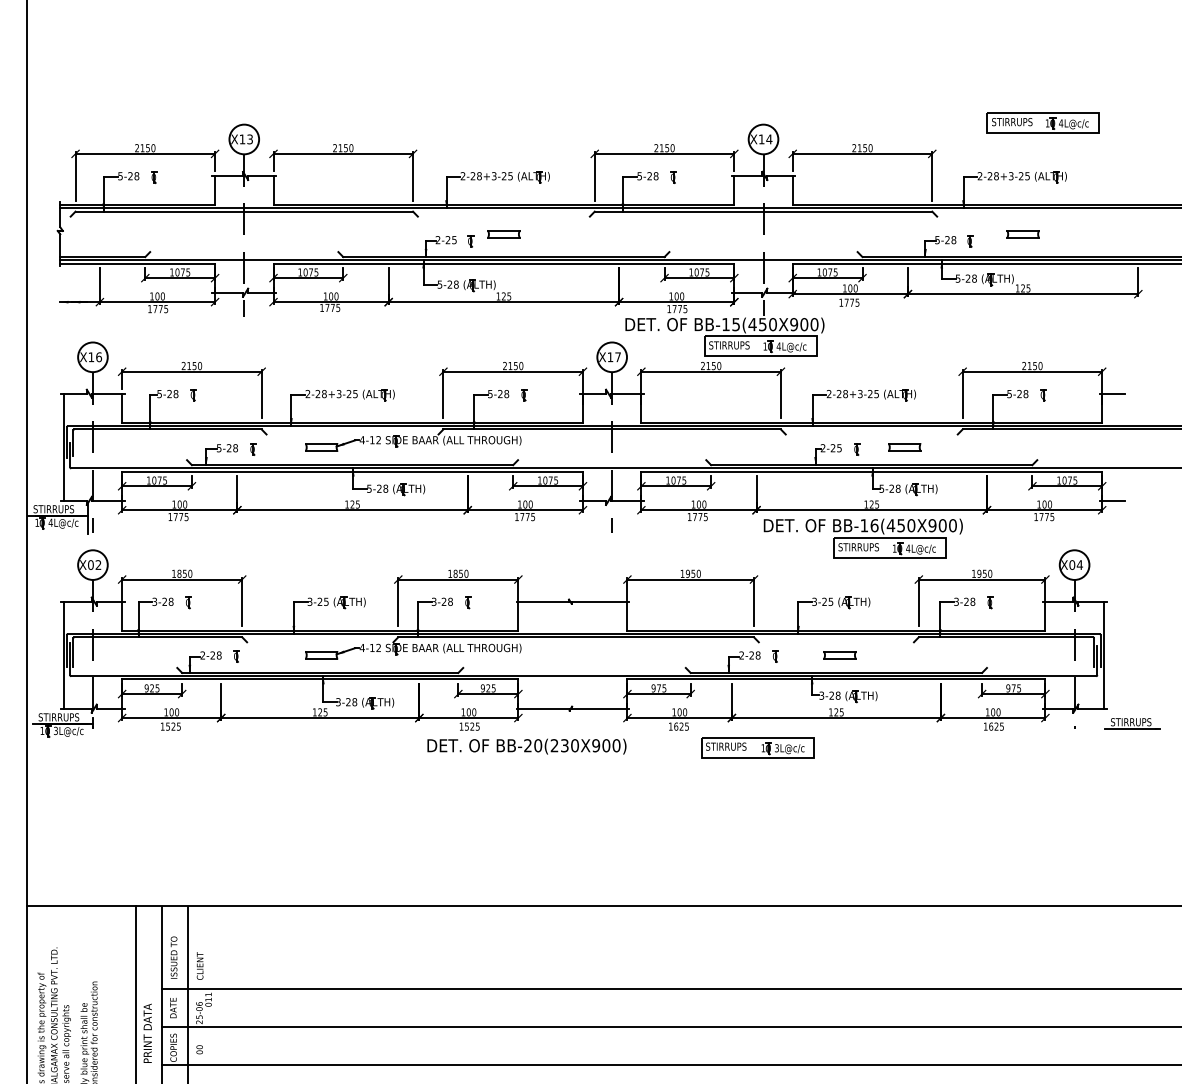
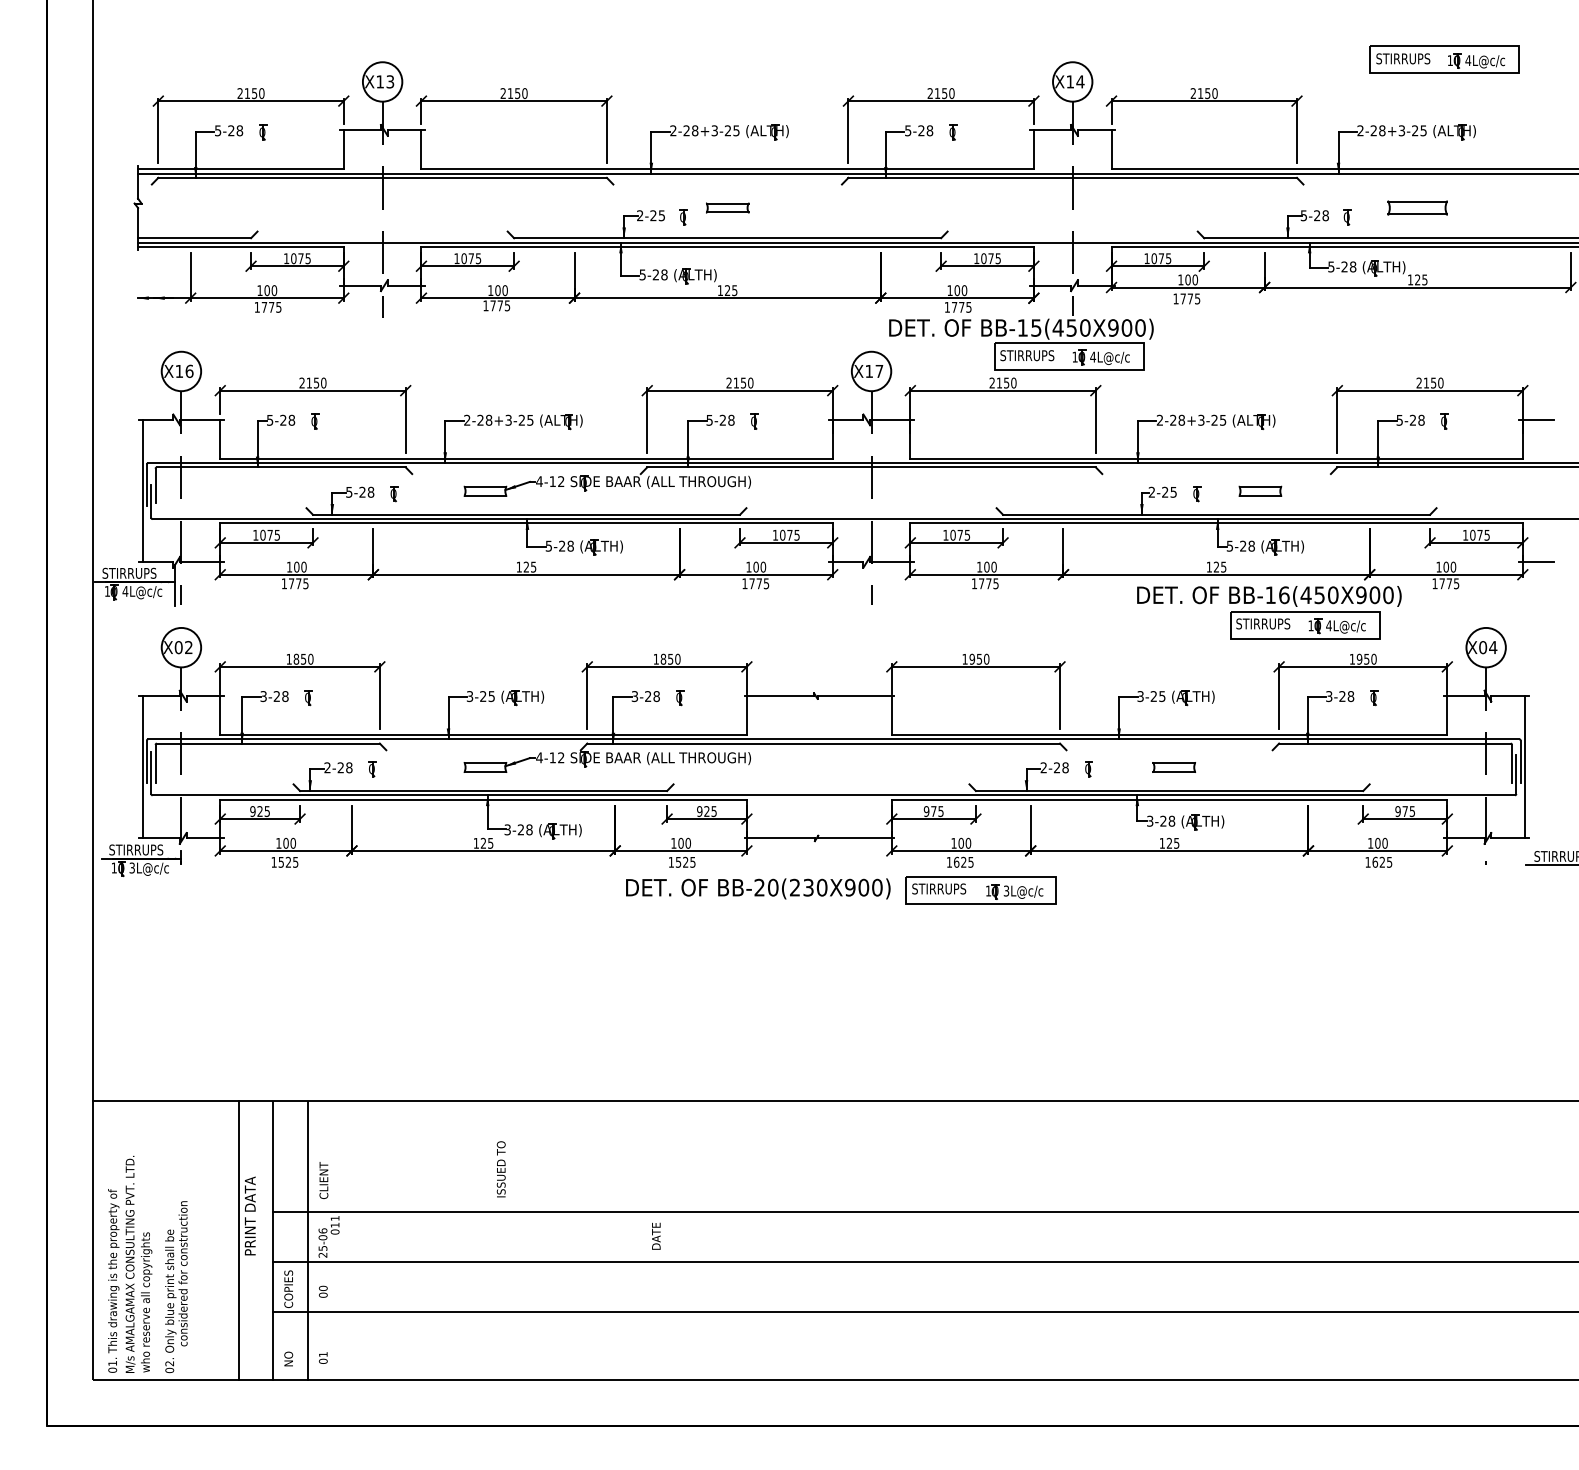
part: (1022, 233) -> (1417, 207), size x1.4
part: (863, 538) -> (1269, 612), moved
part: (757, 747) -> (980, 890), moved
text: (173, 957) -> (500, 1169), moved
text: (173, 1007) -> (656, 1235), moved
text: (147, 1032) -> (250, 1215), moved

